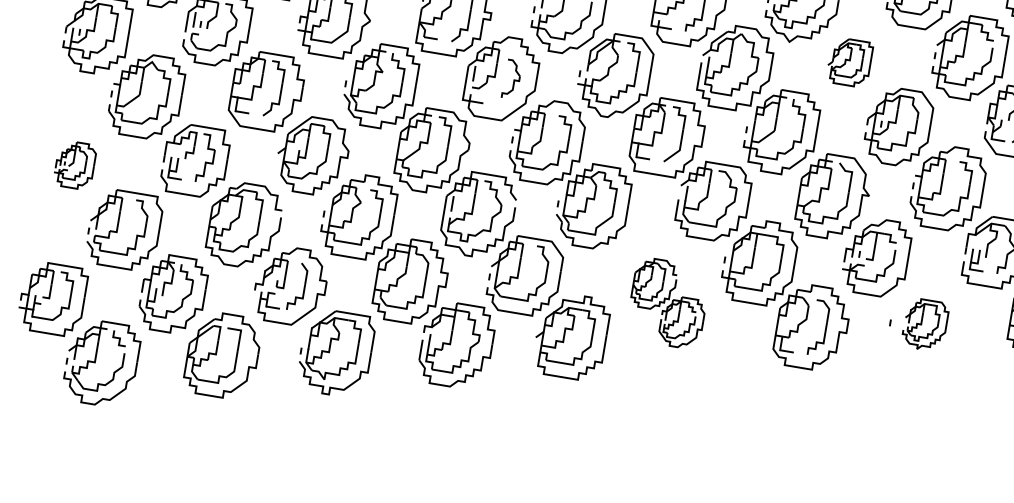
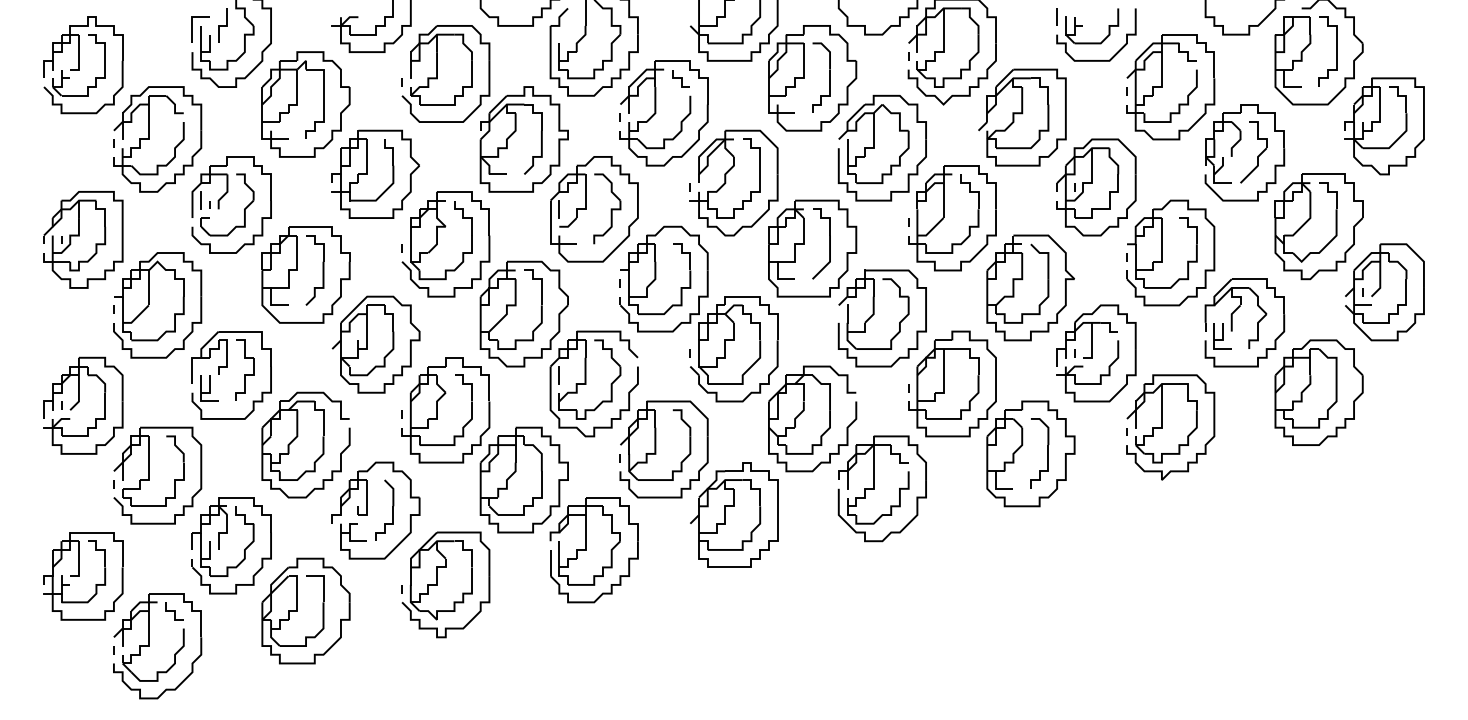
part: (849, 62) -> (1022, 117), size x1.67
part: (512, 79) -> (607, 208), size x1.43
part: (75, 165) -> (83, 405), size x1.67
part: (668, 303) -> (847, 453), size x1.67
part: (925, 325) -> (1170, 427), size x1.67

